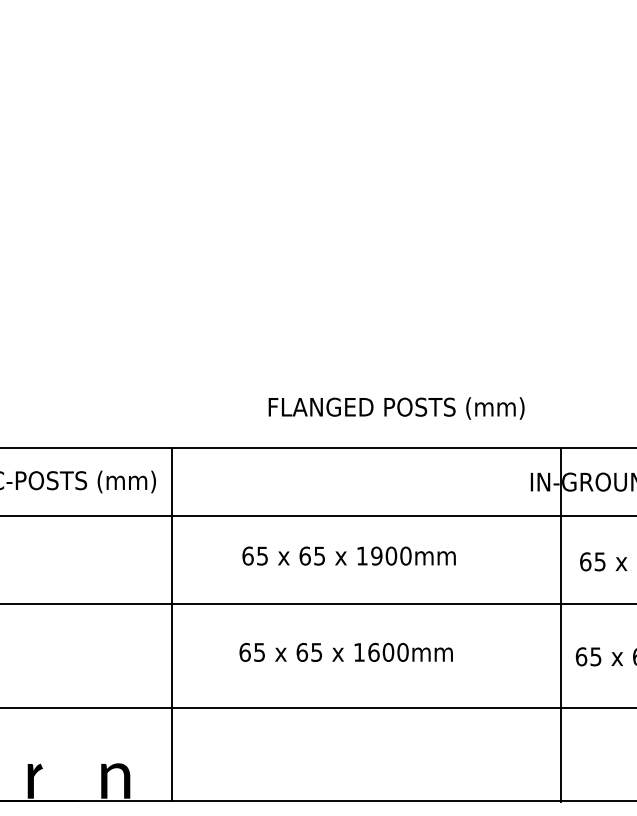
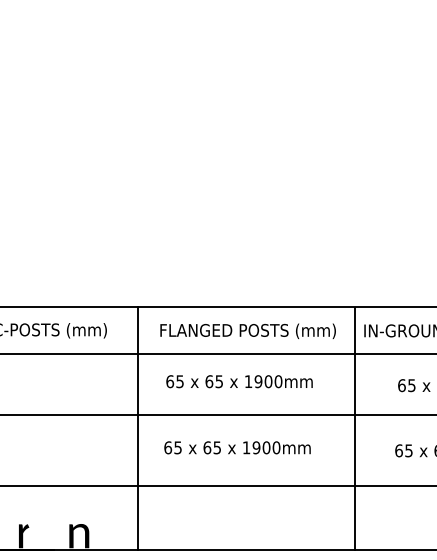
text: (395, 407) -> (247, 330), moved
line: (172, 624) -> (138, 428), moved
line: (560, 624) -> (354, 428), moved
text: (373, 651) -> (256, 447), 1600mm -> 1900mm

